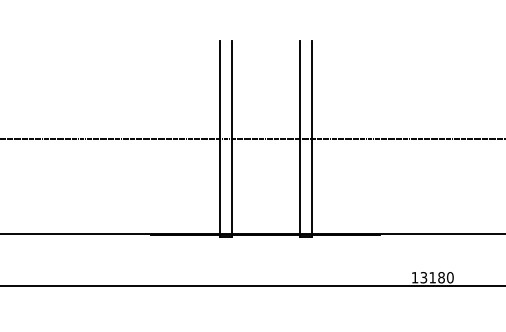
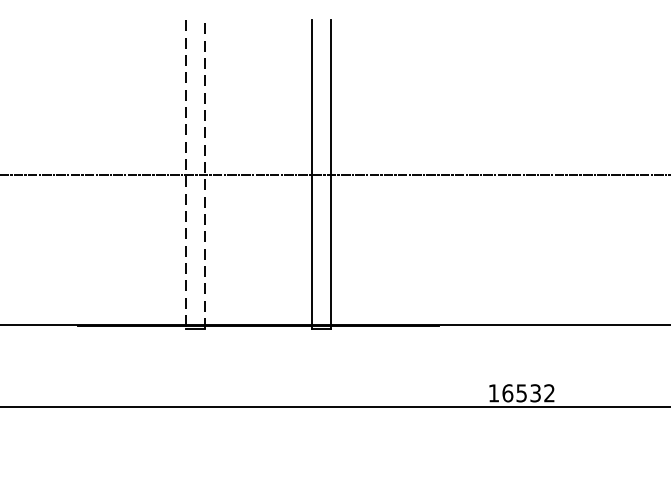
line: (219, 138) -> (185, 173), solid -> dashed
line: (231, 138) -> (204, 173), solid -> dashed
text: (436, 277) -> (527, 392), 13180 -> 16532

